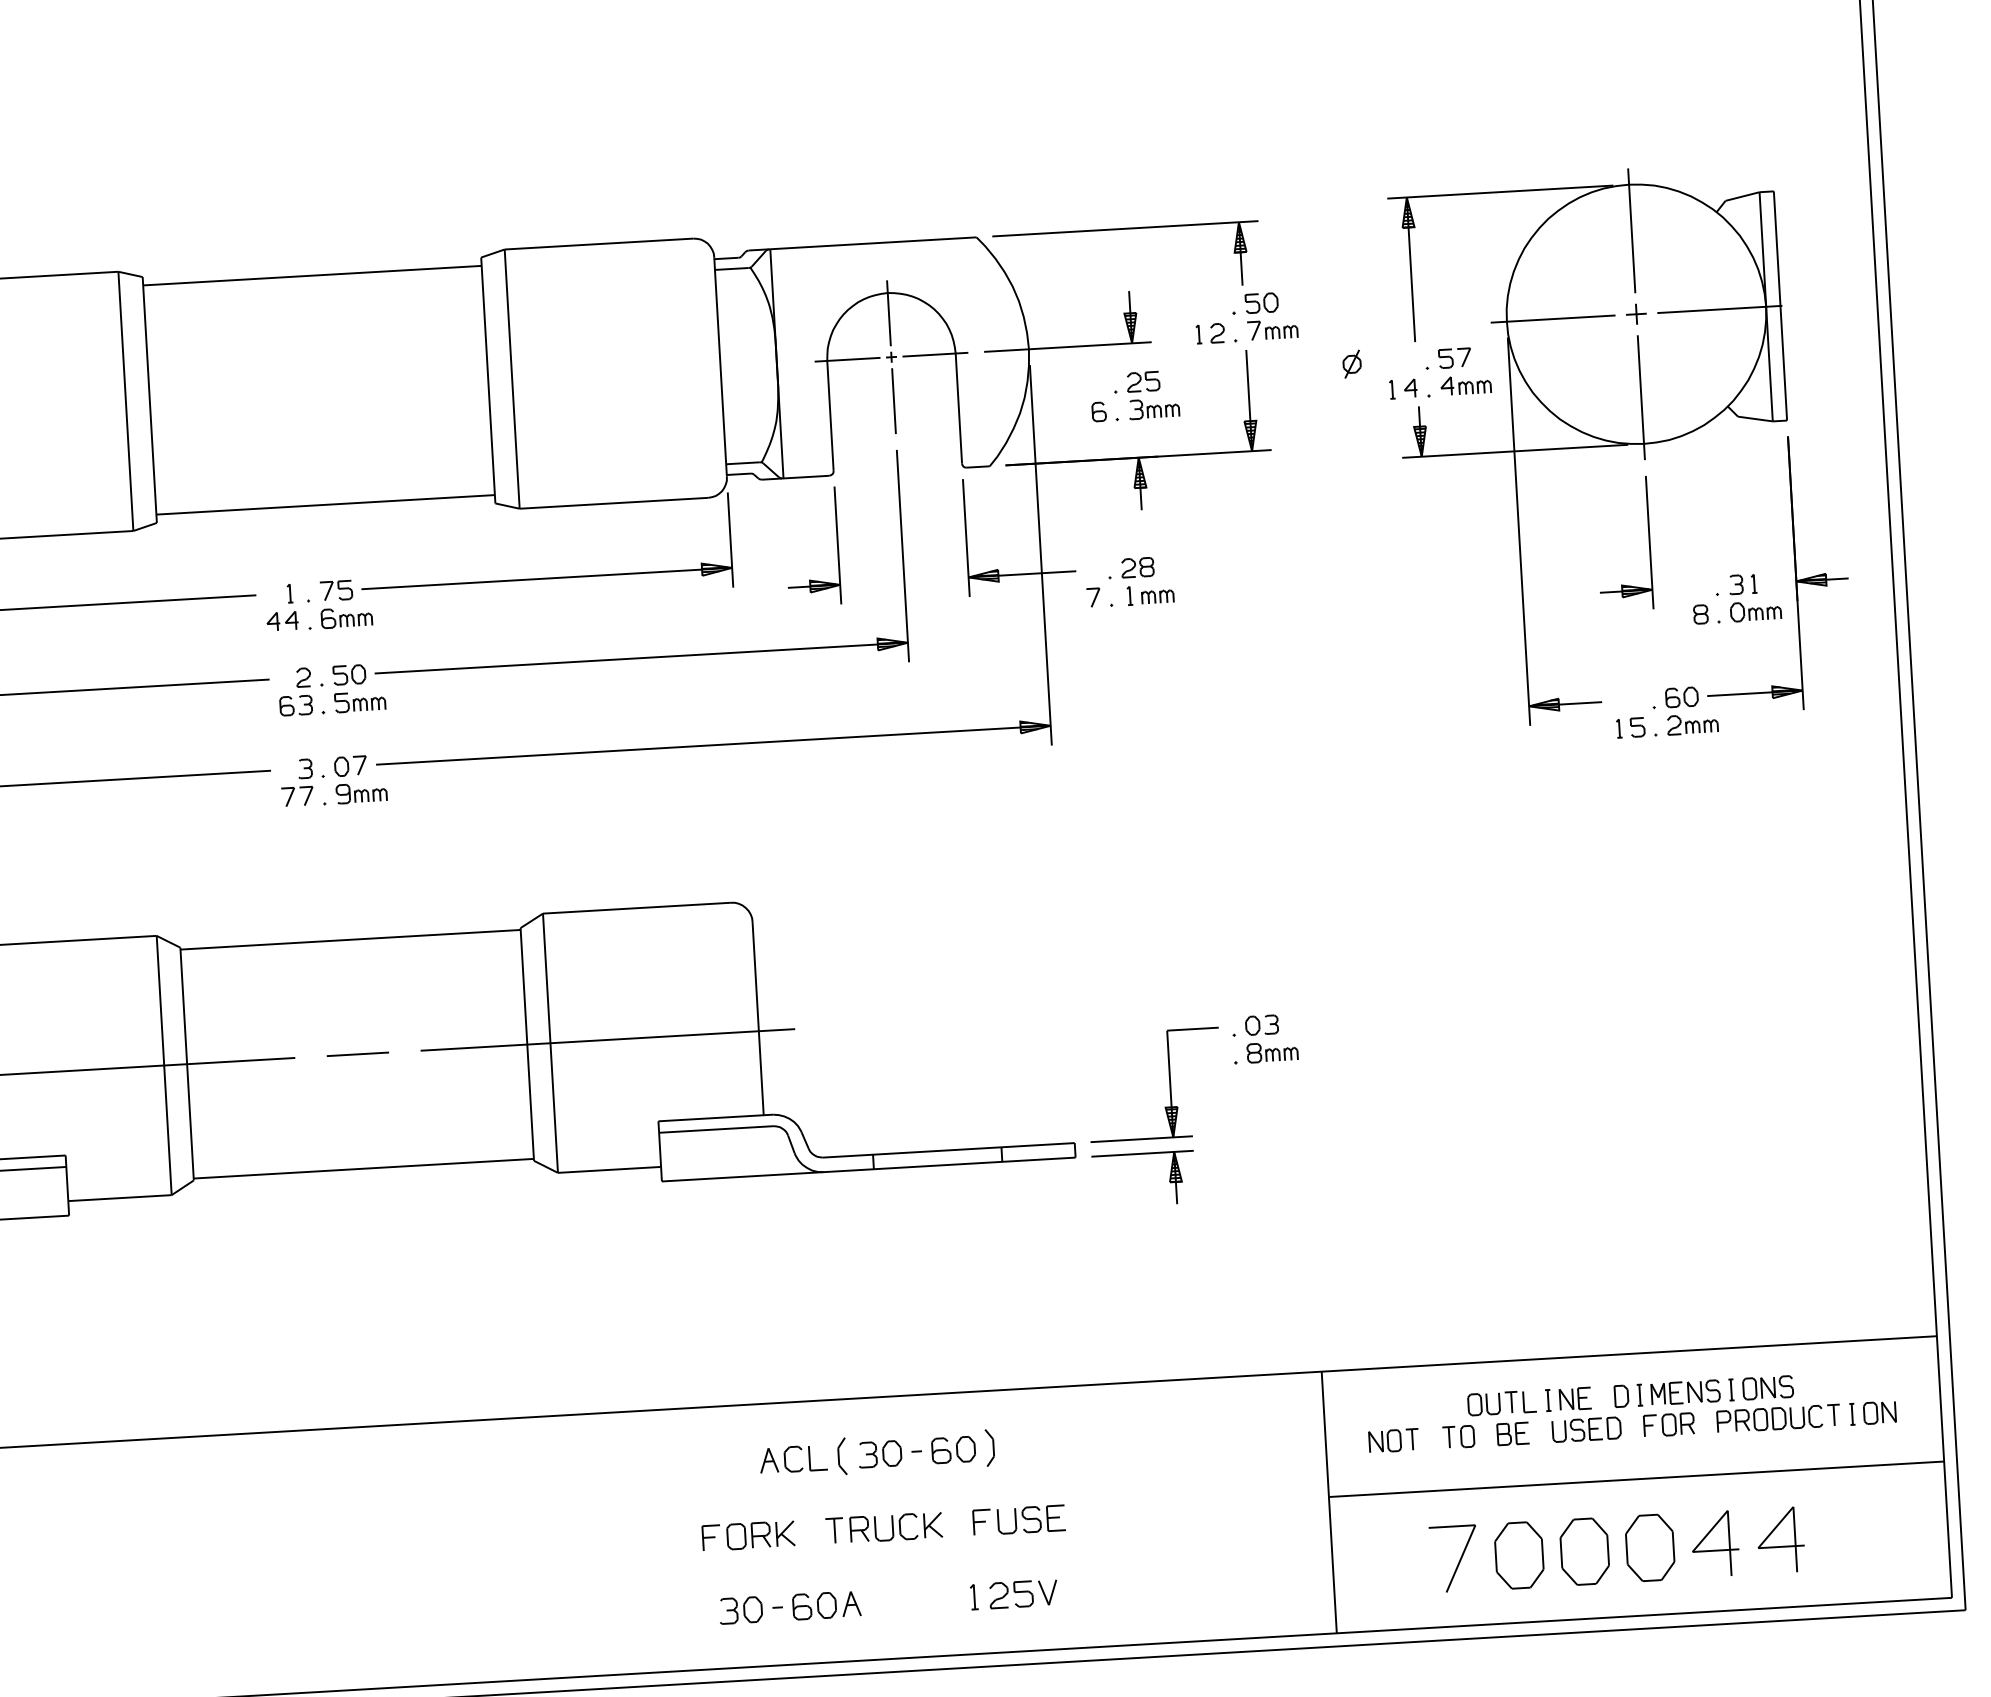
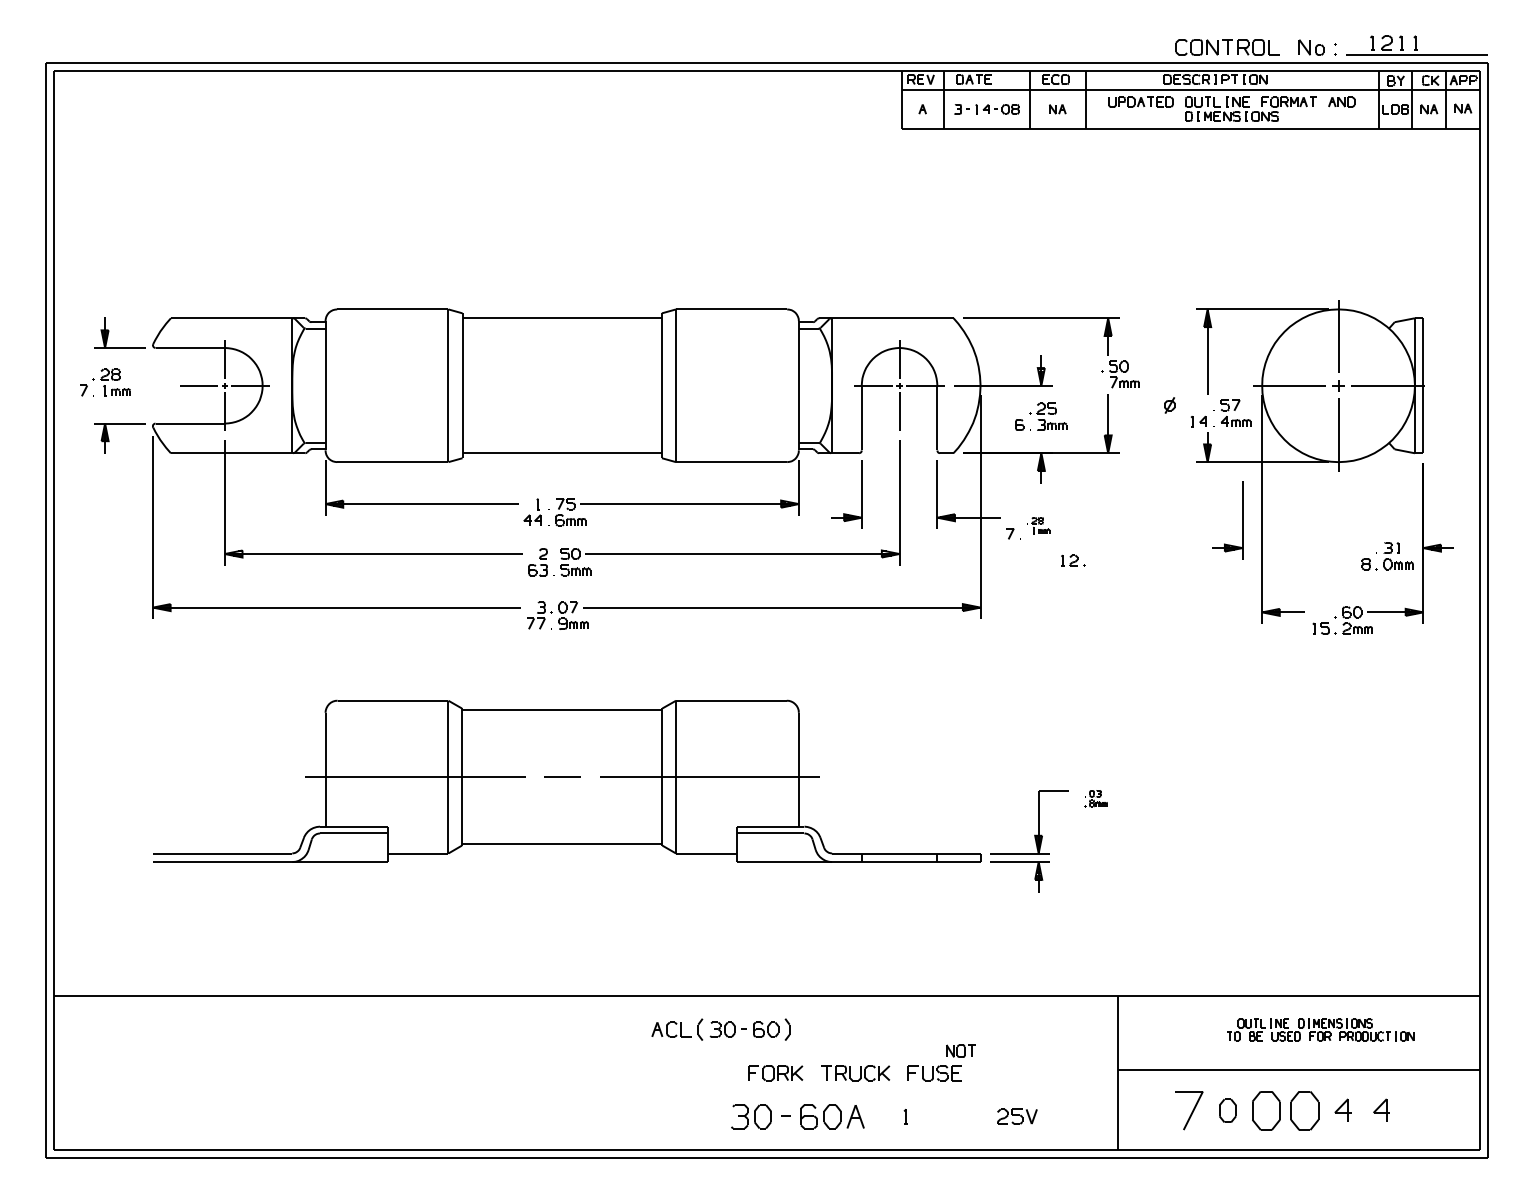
part: (1216, 332) -> (1073, 560), moved
part: (1649, 542) -> (1242, 520), moved
part: (1140, 580) -> (1038, 525), size x0.6
part: (1266, 1038) -> (1096, 798), size x0.6
part: (1668, 1408) -> (1320, 1029), size x0.7
part: (1393, 1439) -> (960, 1050), moved
part: (876, 1454) -> (720, 1029), moved
part: (1780, 1539) -> (1381, 1110), size x0.6
part: (1714, 1543) -> (1342, 1110), size x0.6
part: (1518, 1555) -> (1227, 1110), size x0.6
part: (1023, 1593) -> (1017, 1116), moved
part: (789, 1607) -> (797, 1116), size x1.6

